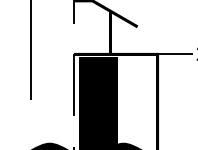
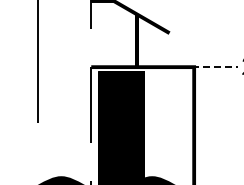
line: (174, 54) -> (214, 67), solid -> dashed

